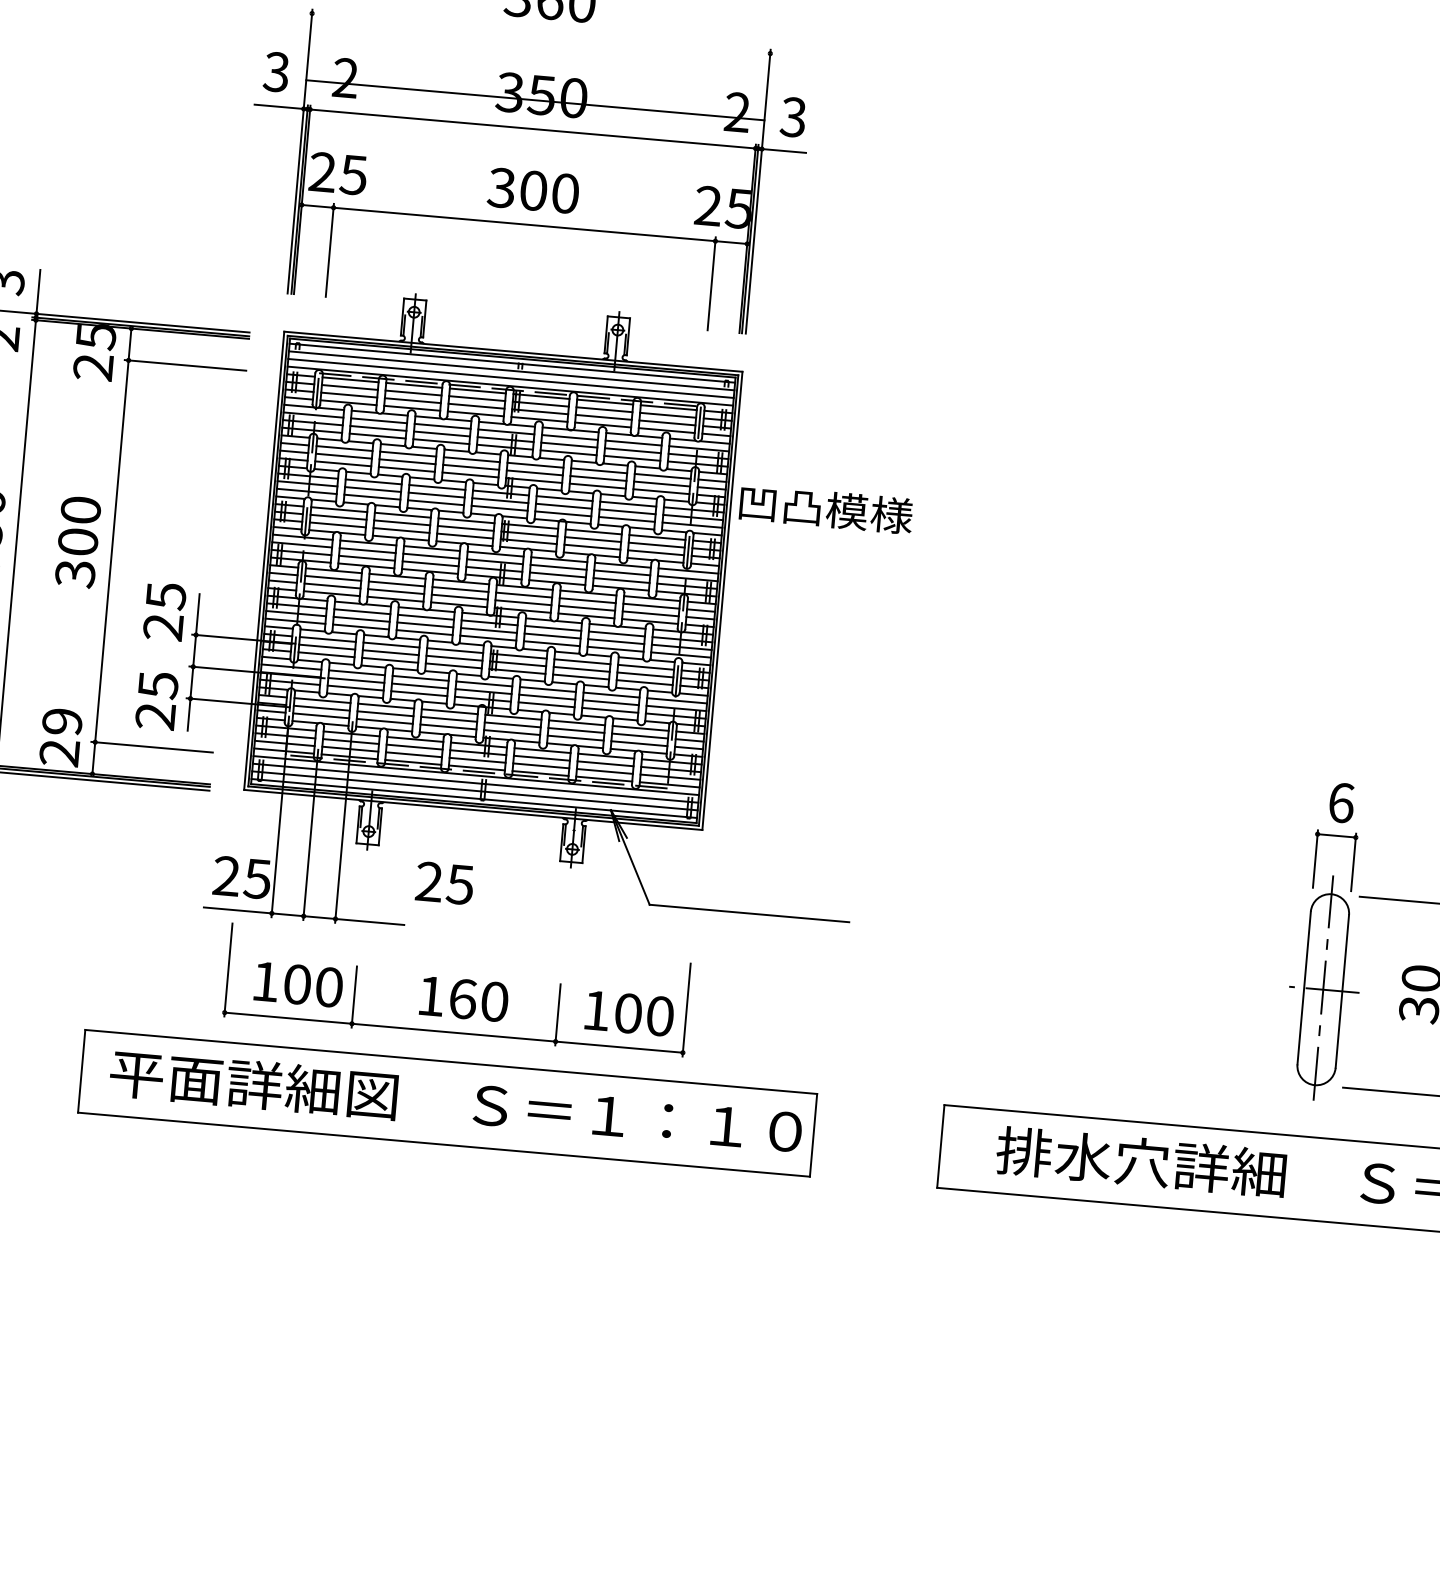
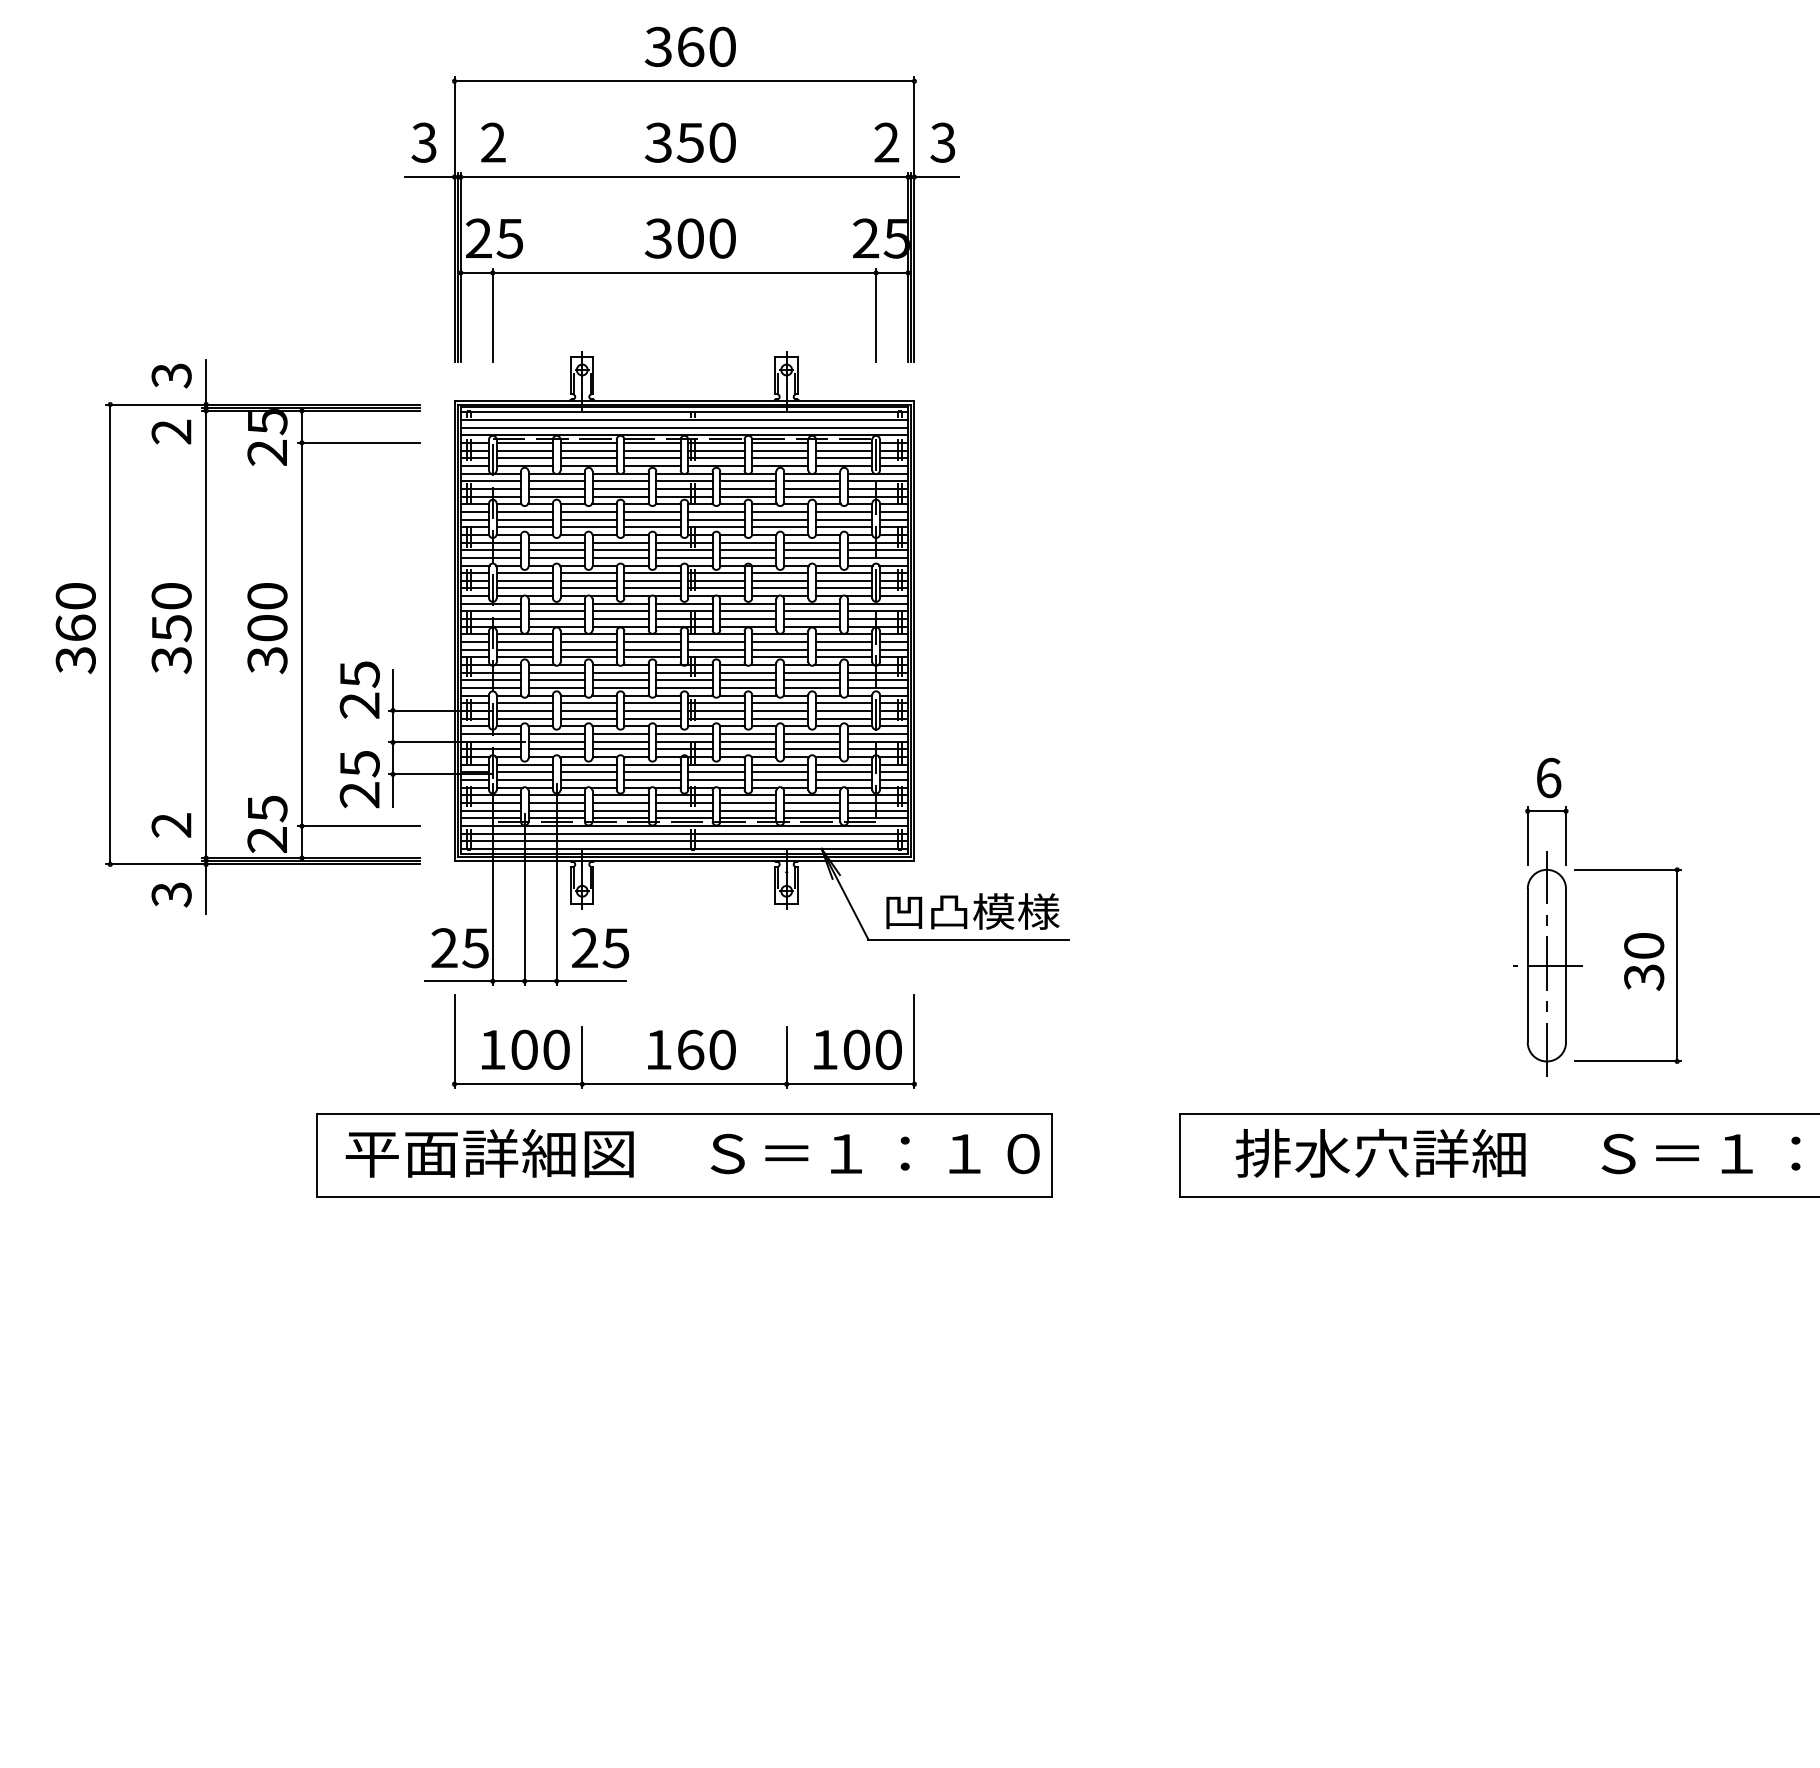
line: (535, 100) -> (684, 81), moved
text: (825, 509) -> (972, 911), moved
text: (62, 721) -> (267, 808), 29 -> 25
text: (444, 883) -> (600, 948), moved

